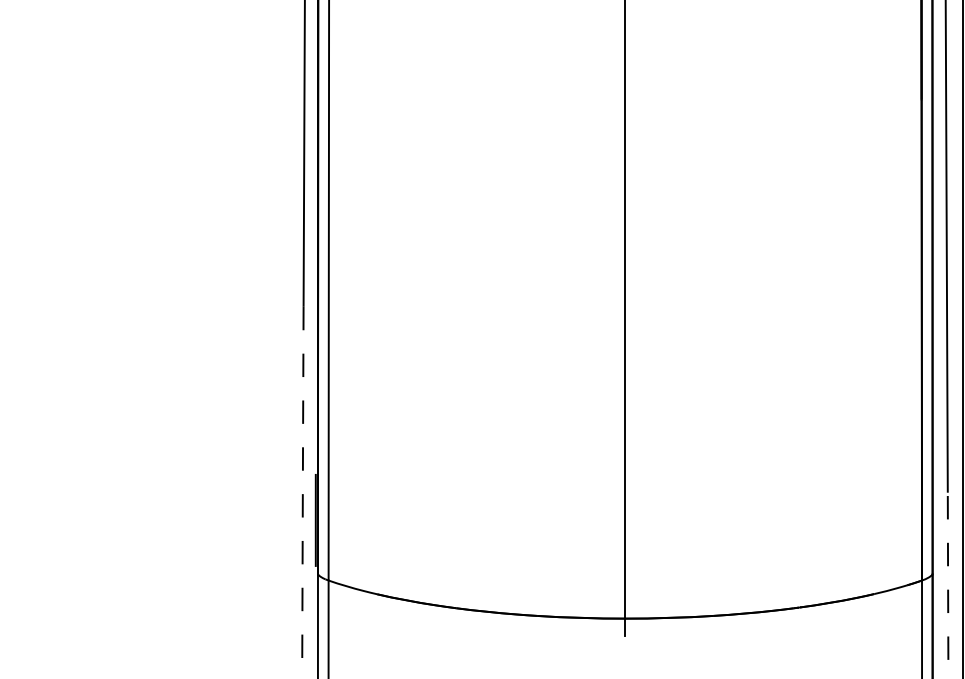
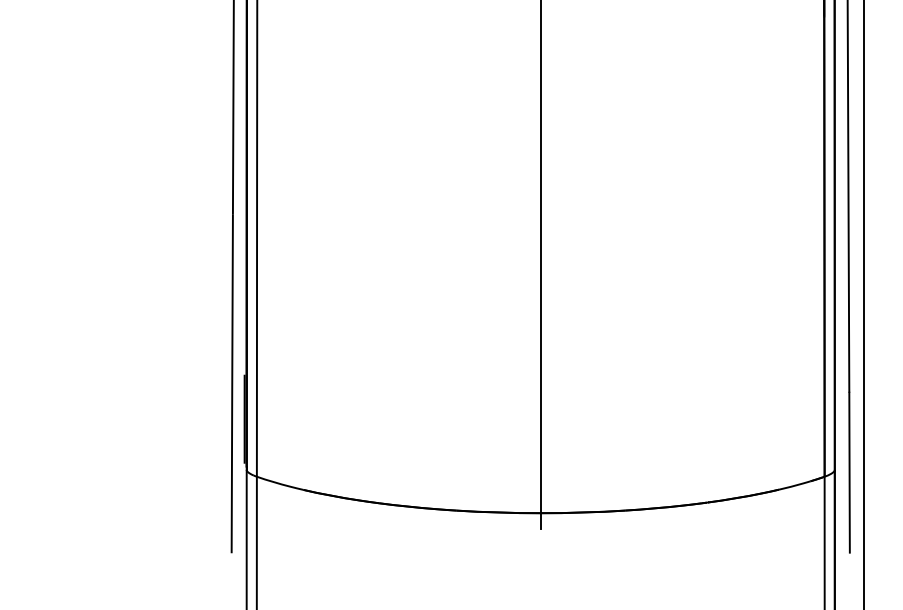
line: (302, 484) -> (231, 384), dashed -> solid
line: (948, 576) -> (849, 472), dashed -> solid

